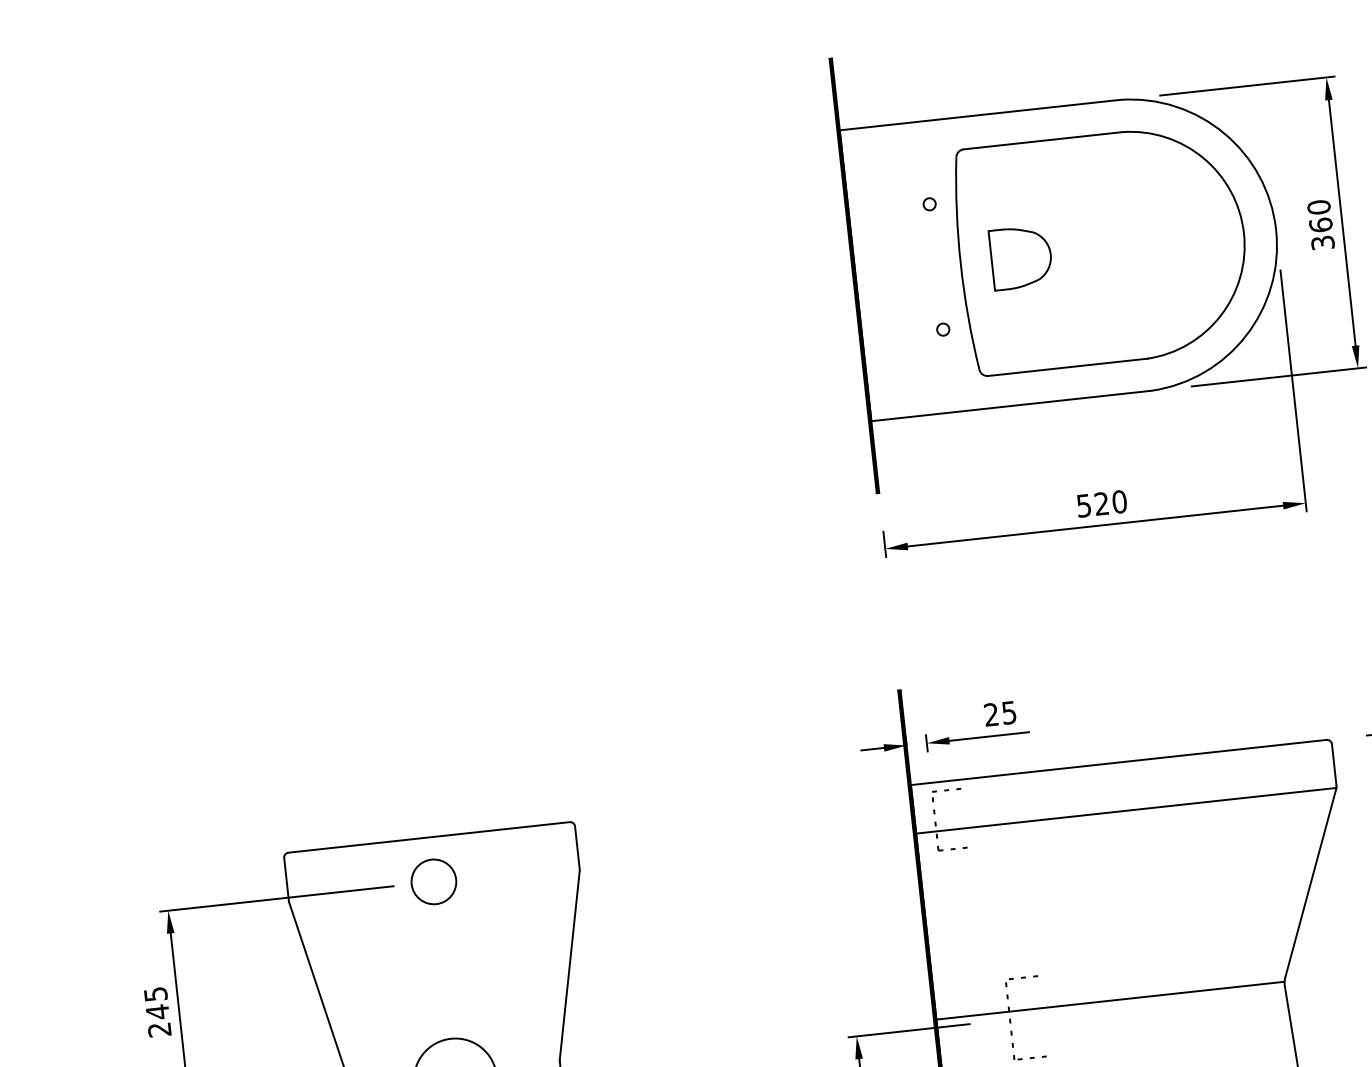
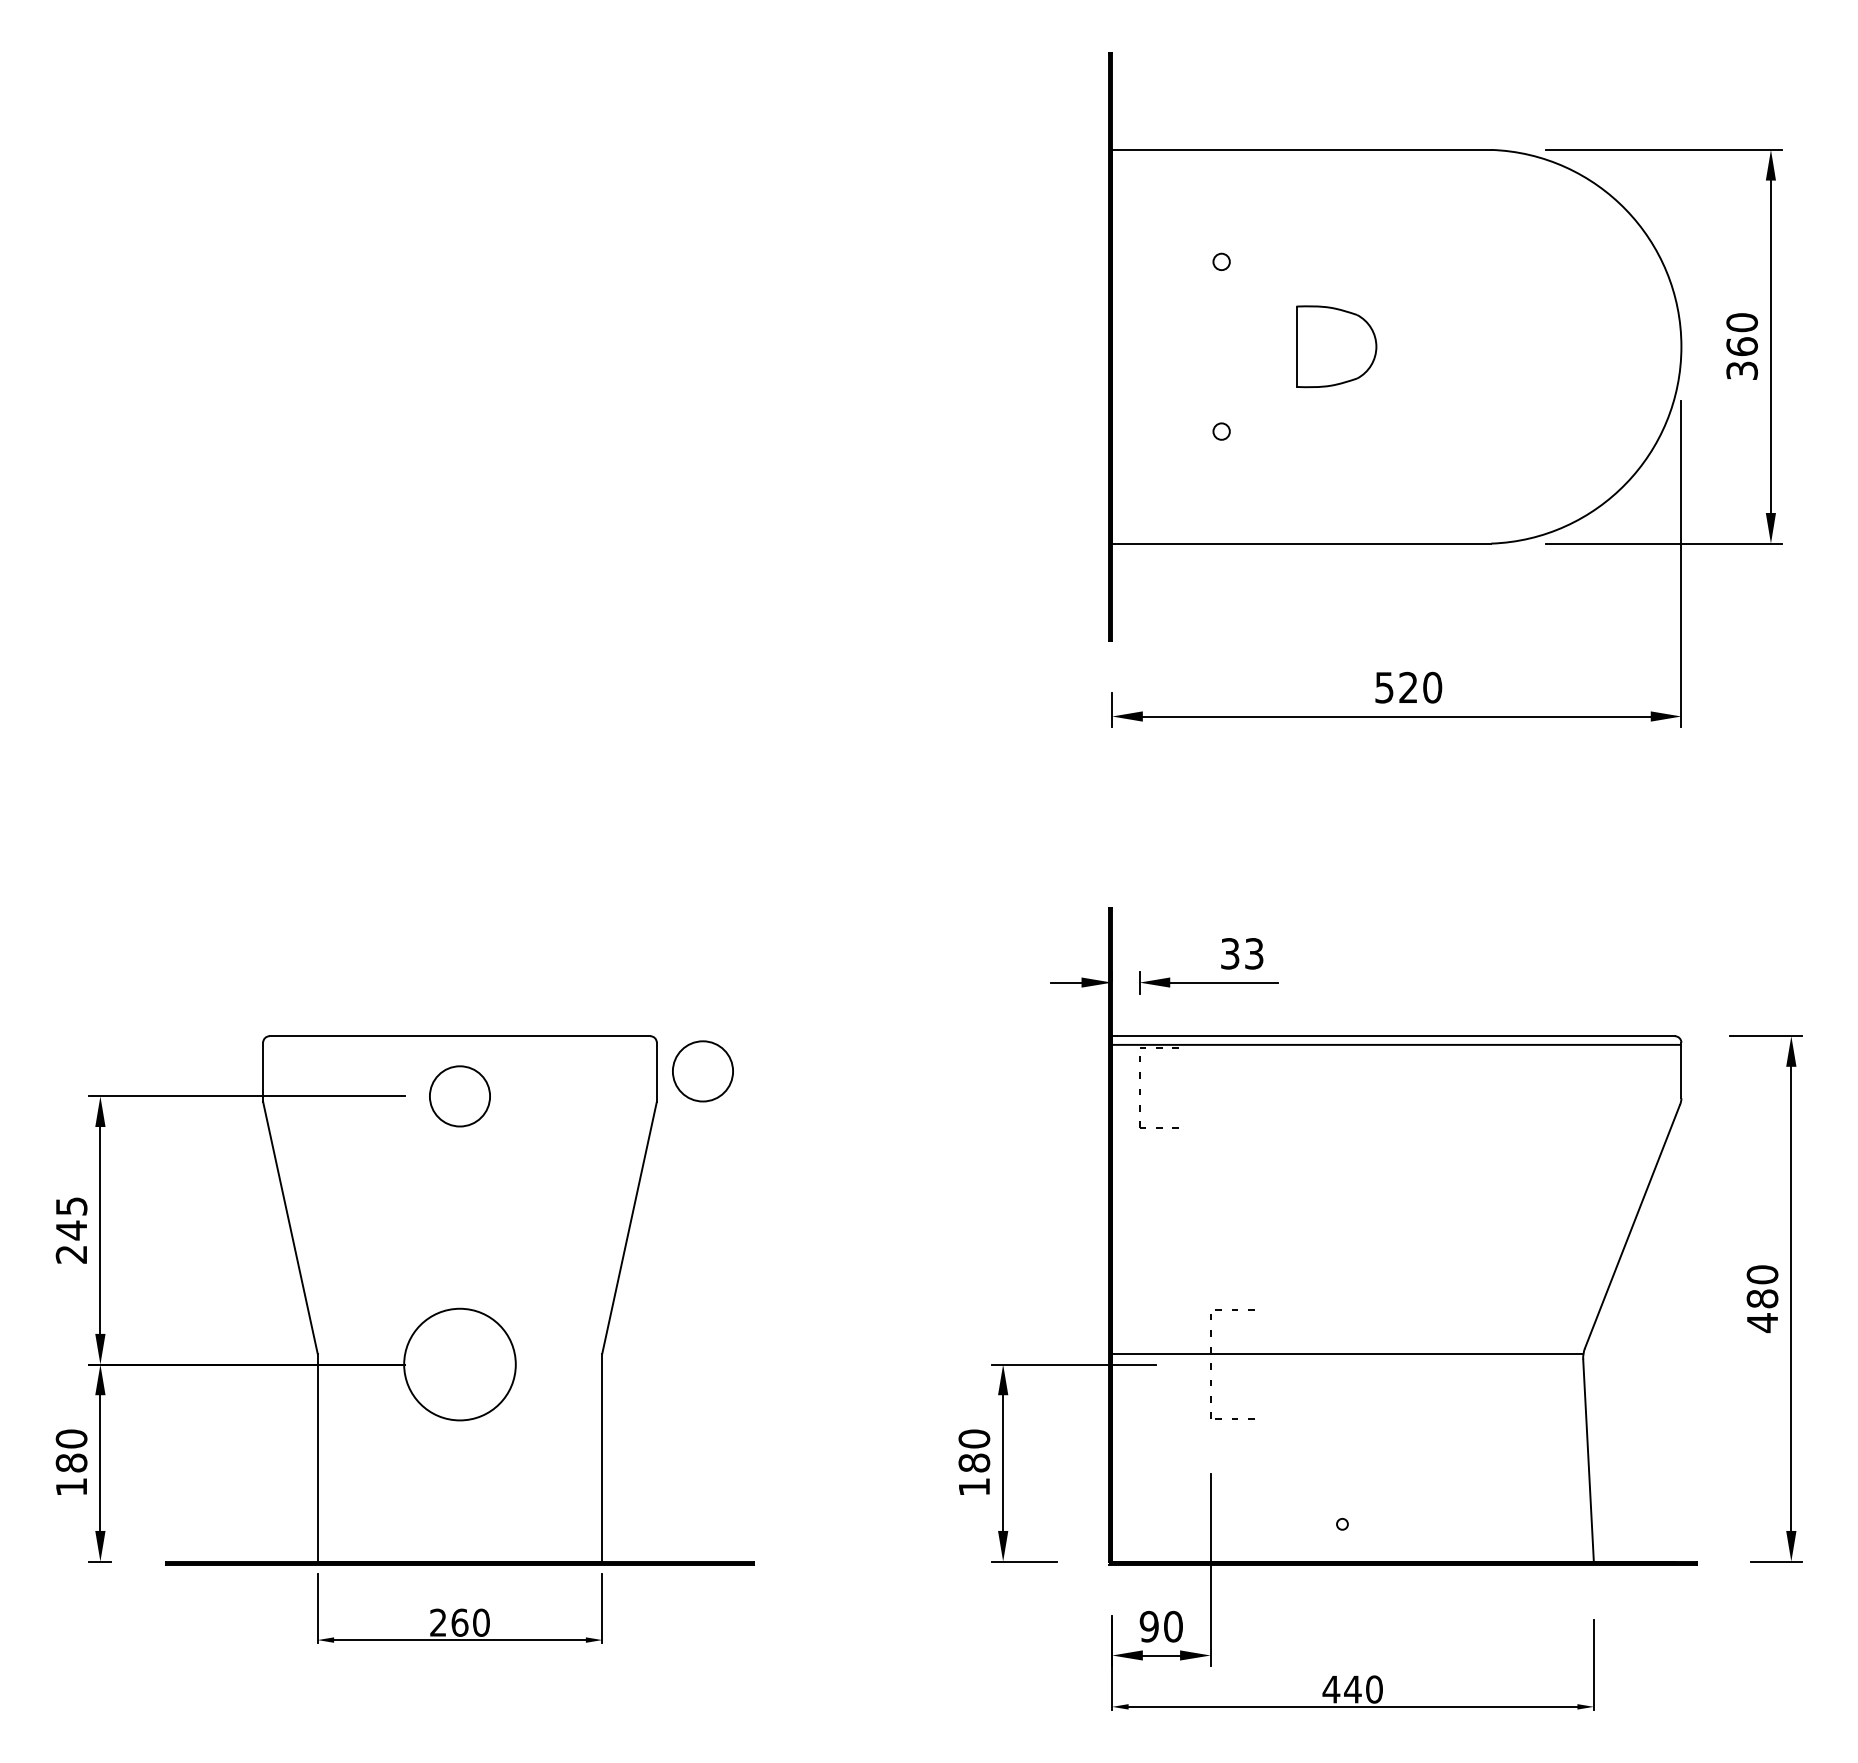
part: (1101, 248) -> (1445, 346), removed
text: (1000, 713) -> (1242, 953), 25 -> 33
line: (1126, 810) -> (1396, 1044), moved
circle: (611, 844) -> (702, 1071), added

